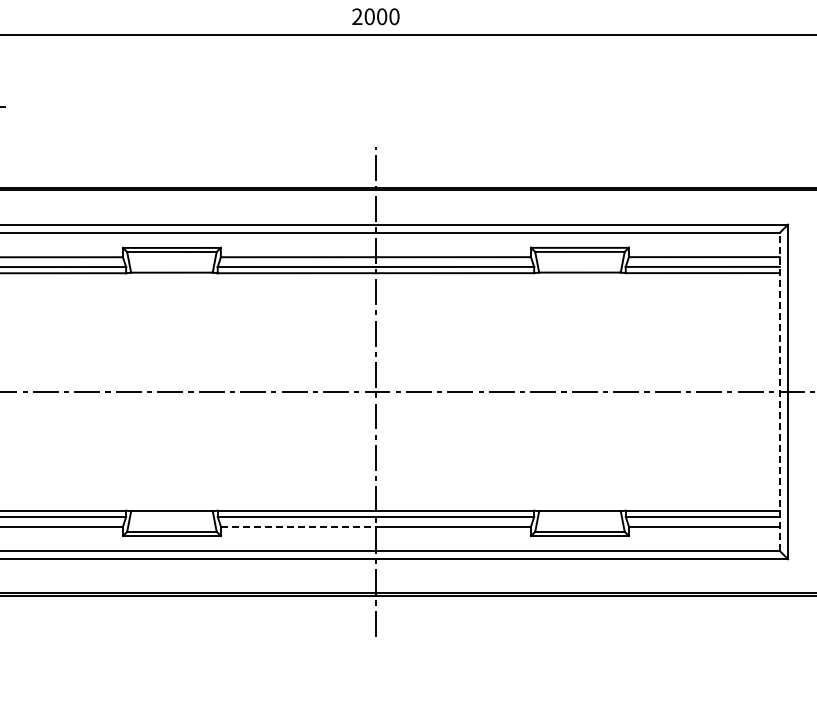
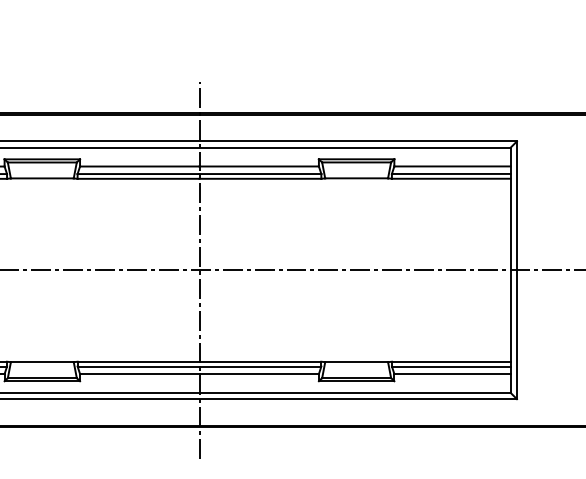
line: (779, 391) -> (510, 269), dashed -> solid
line: (298, 526) -> (139, 373), dashed -> solid

